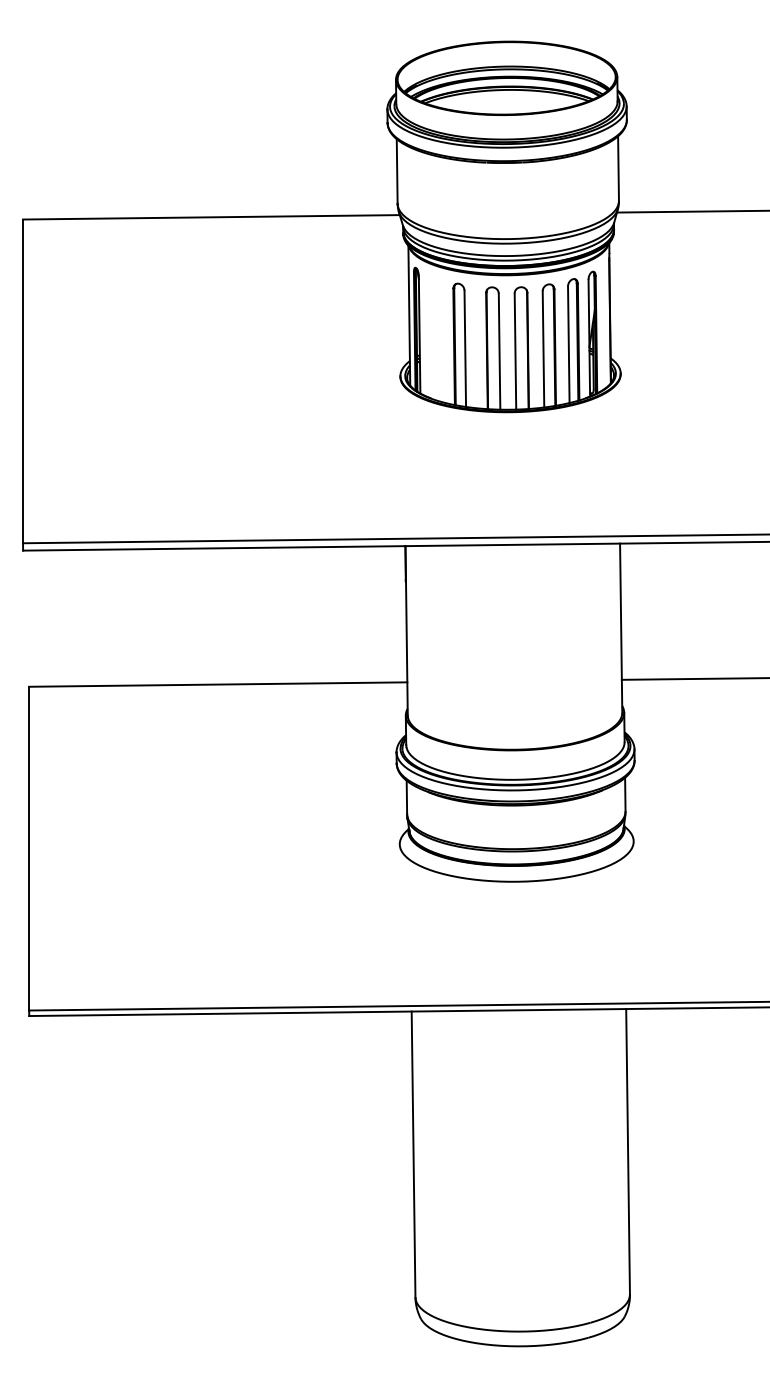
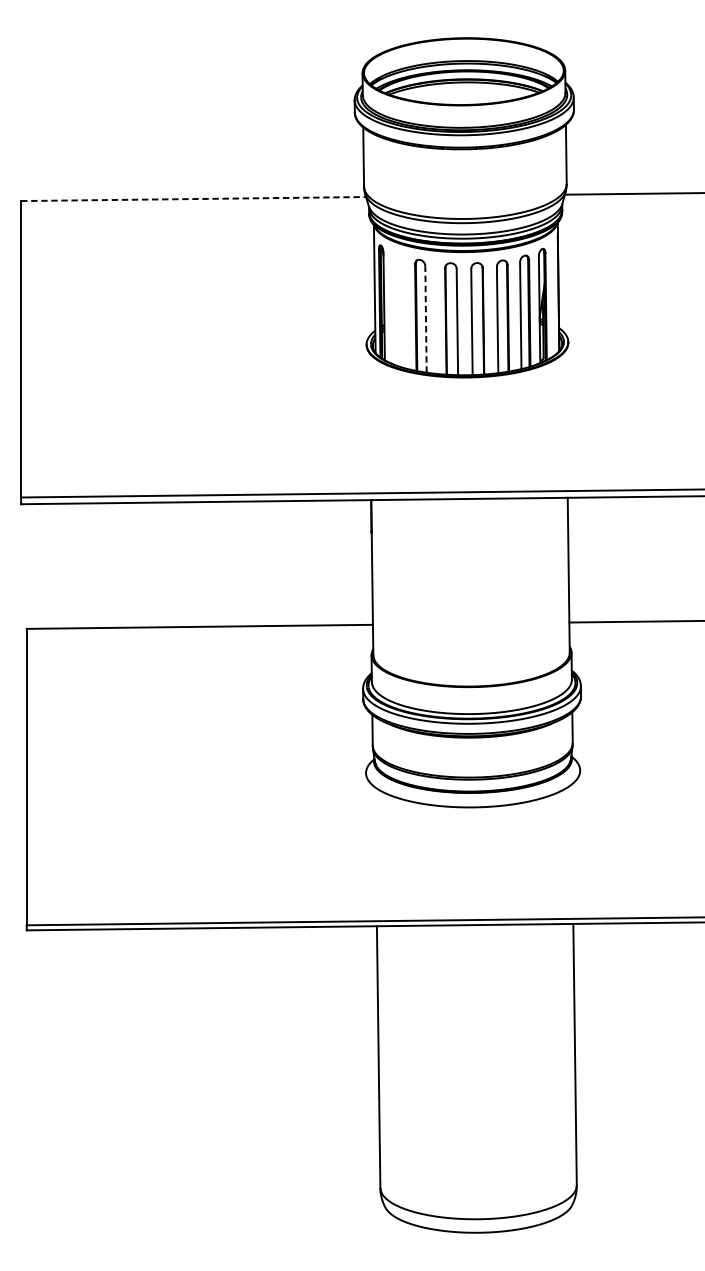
line: (211, 217) -> (193, 199), solid -> dashed
line: (465, 348) -> (426, 319), solid -> dashed

